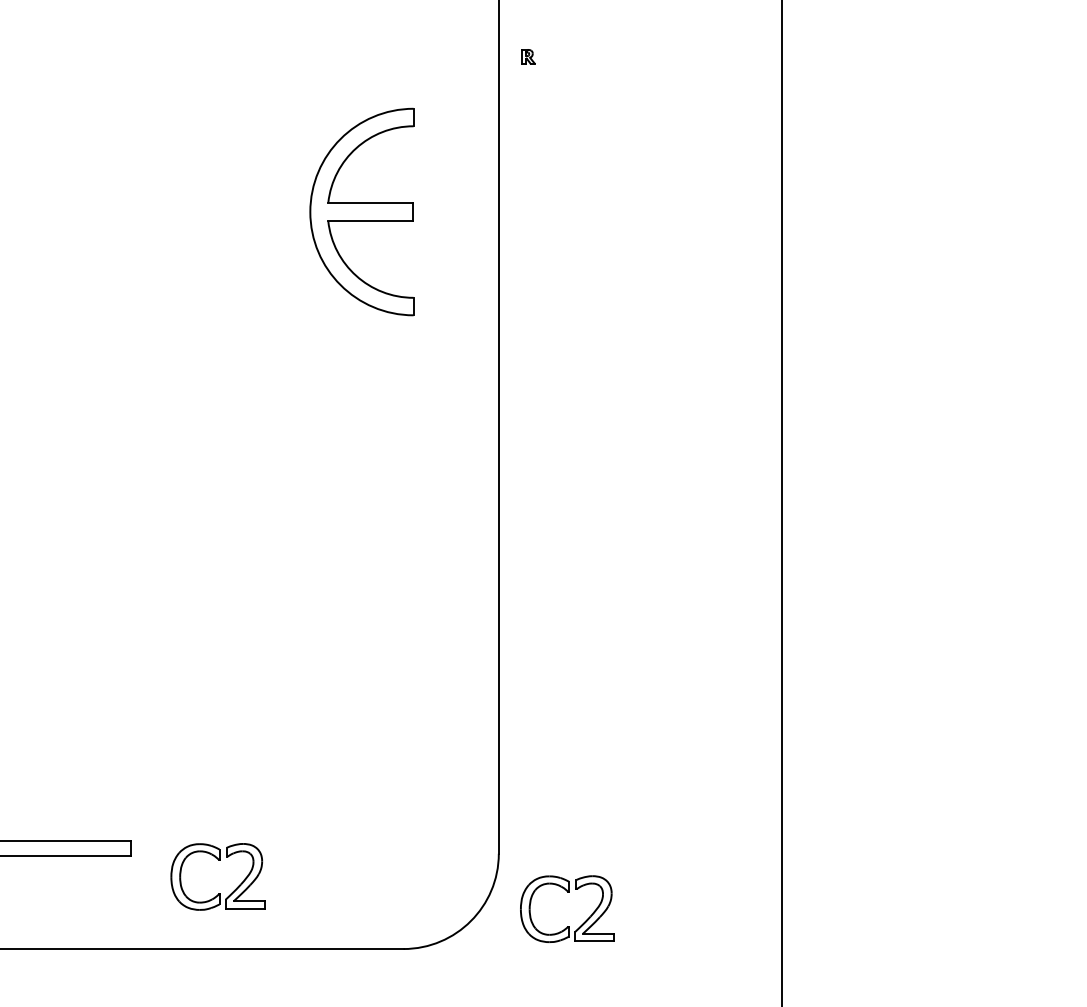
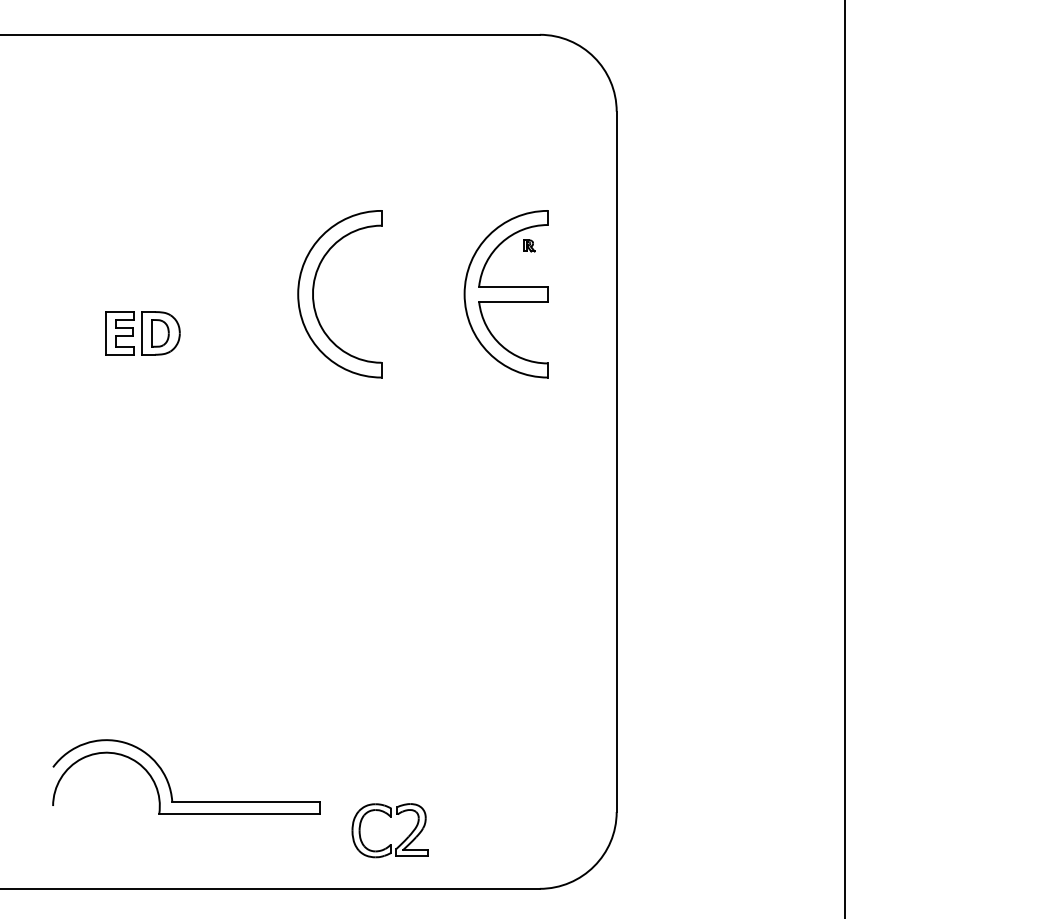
part: (528, 56) -> (529, 245), moved
part: (124, 218) -> (314, 299), added
part: (567, 892) -> (672, 843), removed

